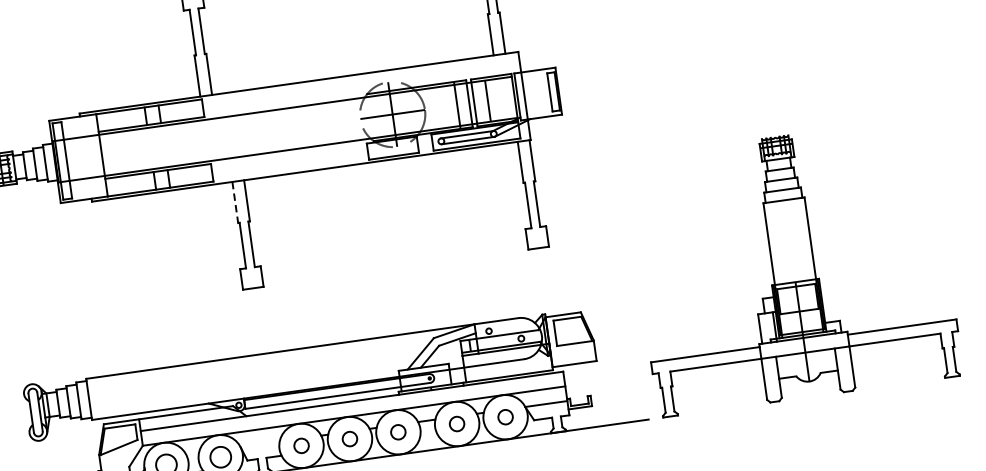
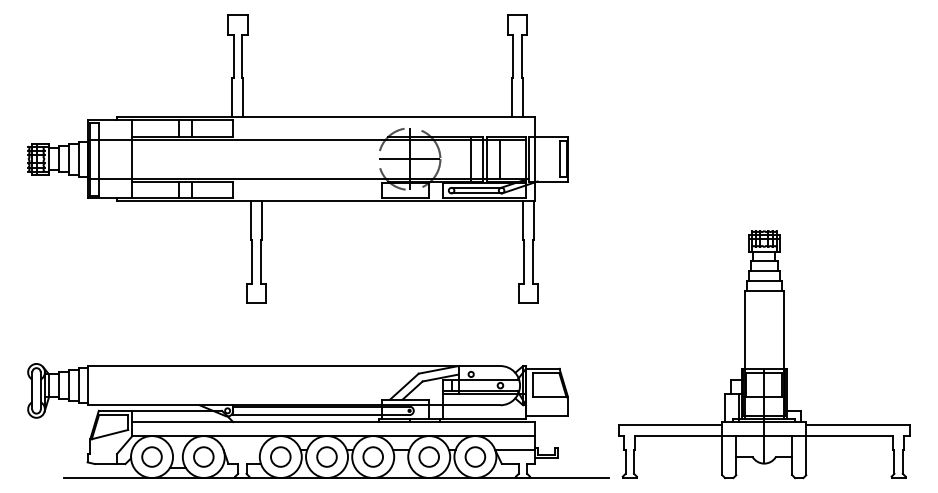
line: (234, 202) -> (250, 220), dashed -> solid
circle: (505, 416) -> (475, 456), size x1.43
circle: (456, 423) -> (428, 456), size x1.43
circle: (397, 431) -> (372, 456), size x1.43
circle: (349, 438) -> (326, 456), size x1.43
circle: (301, 445) -> (280, 456), size x1.43

